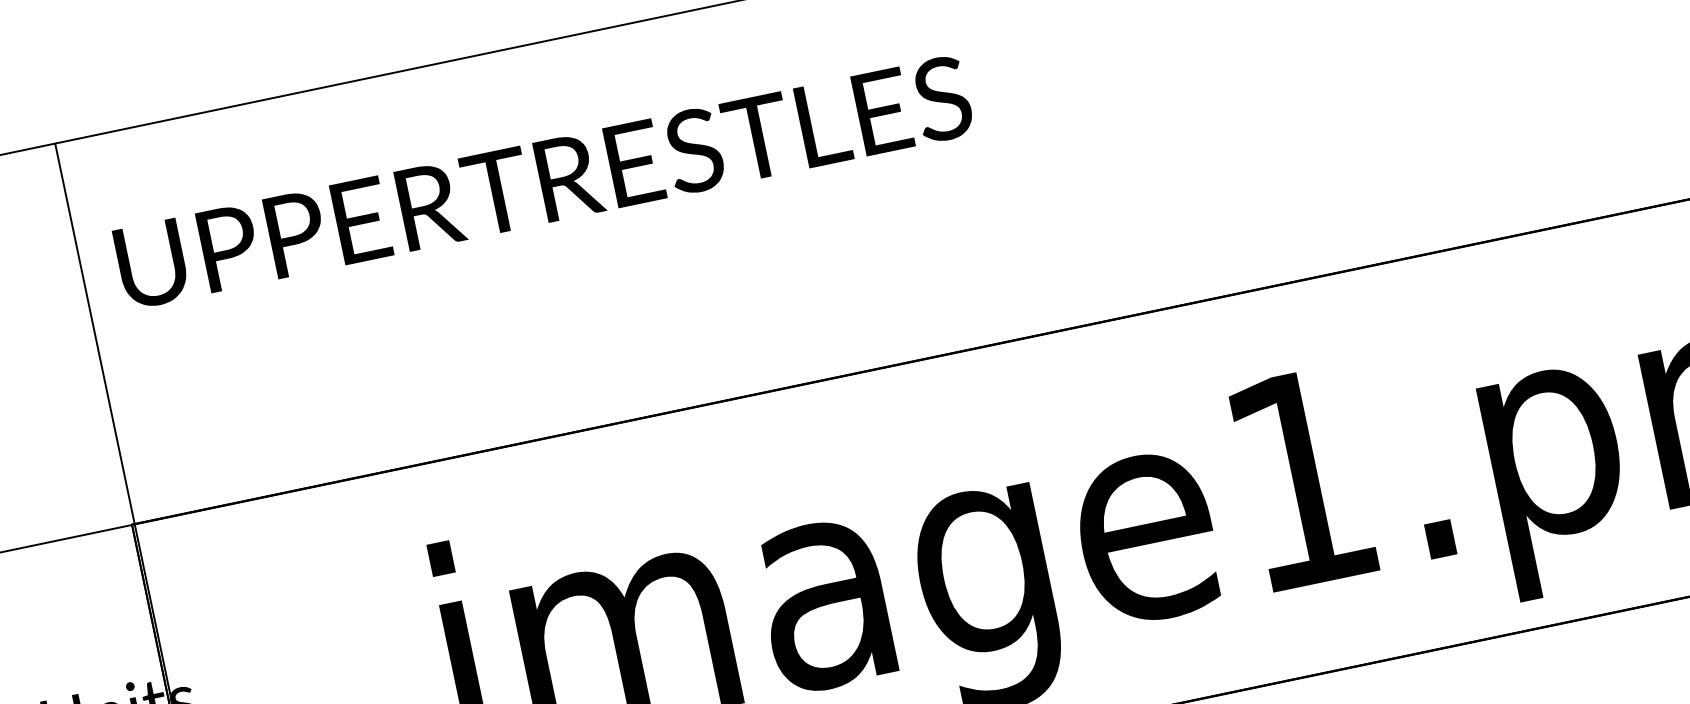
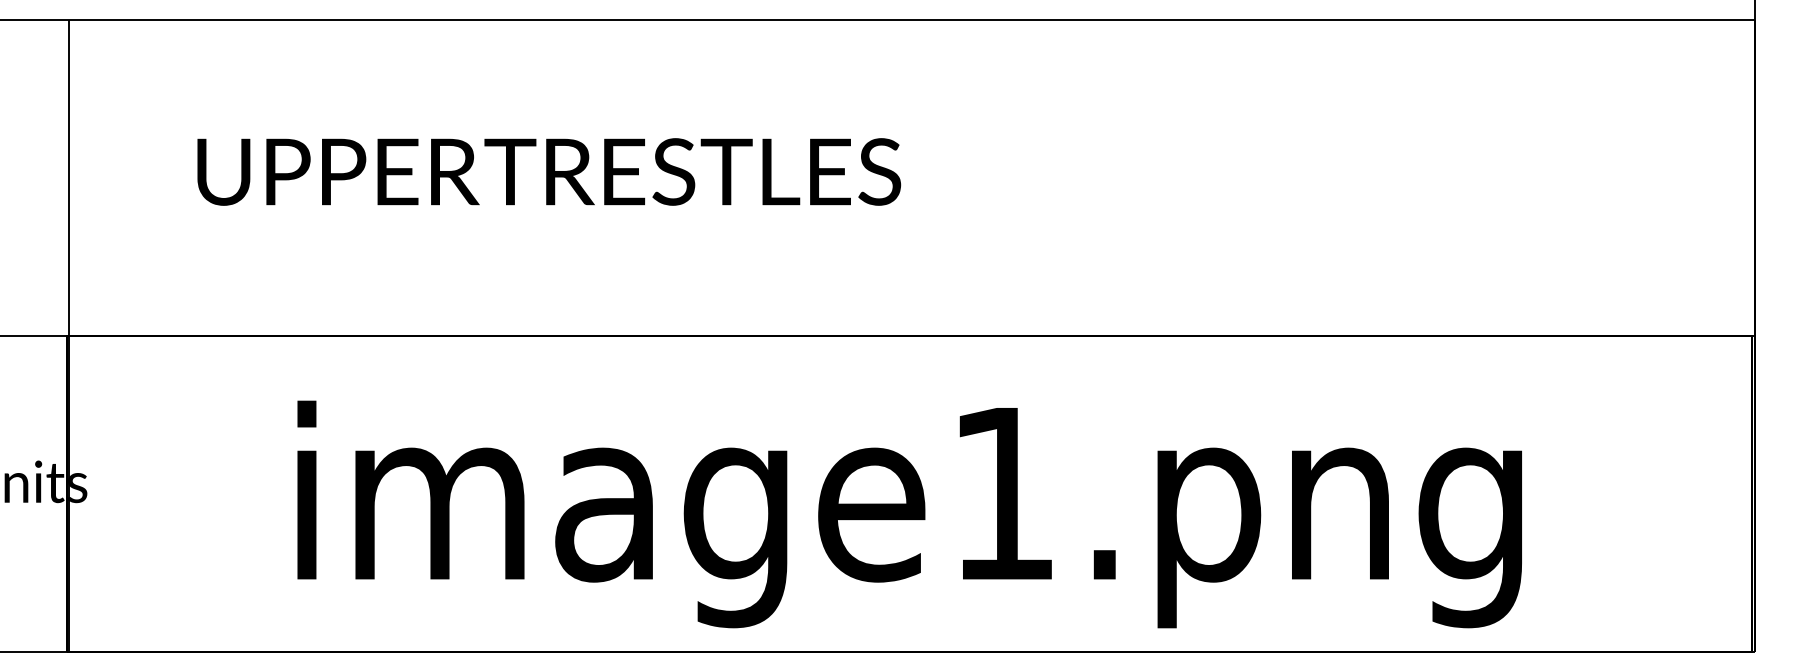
text: (544, 181) -> (549, 171), moved

